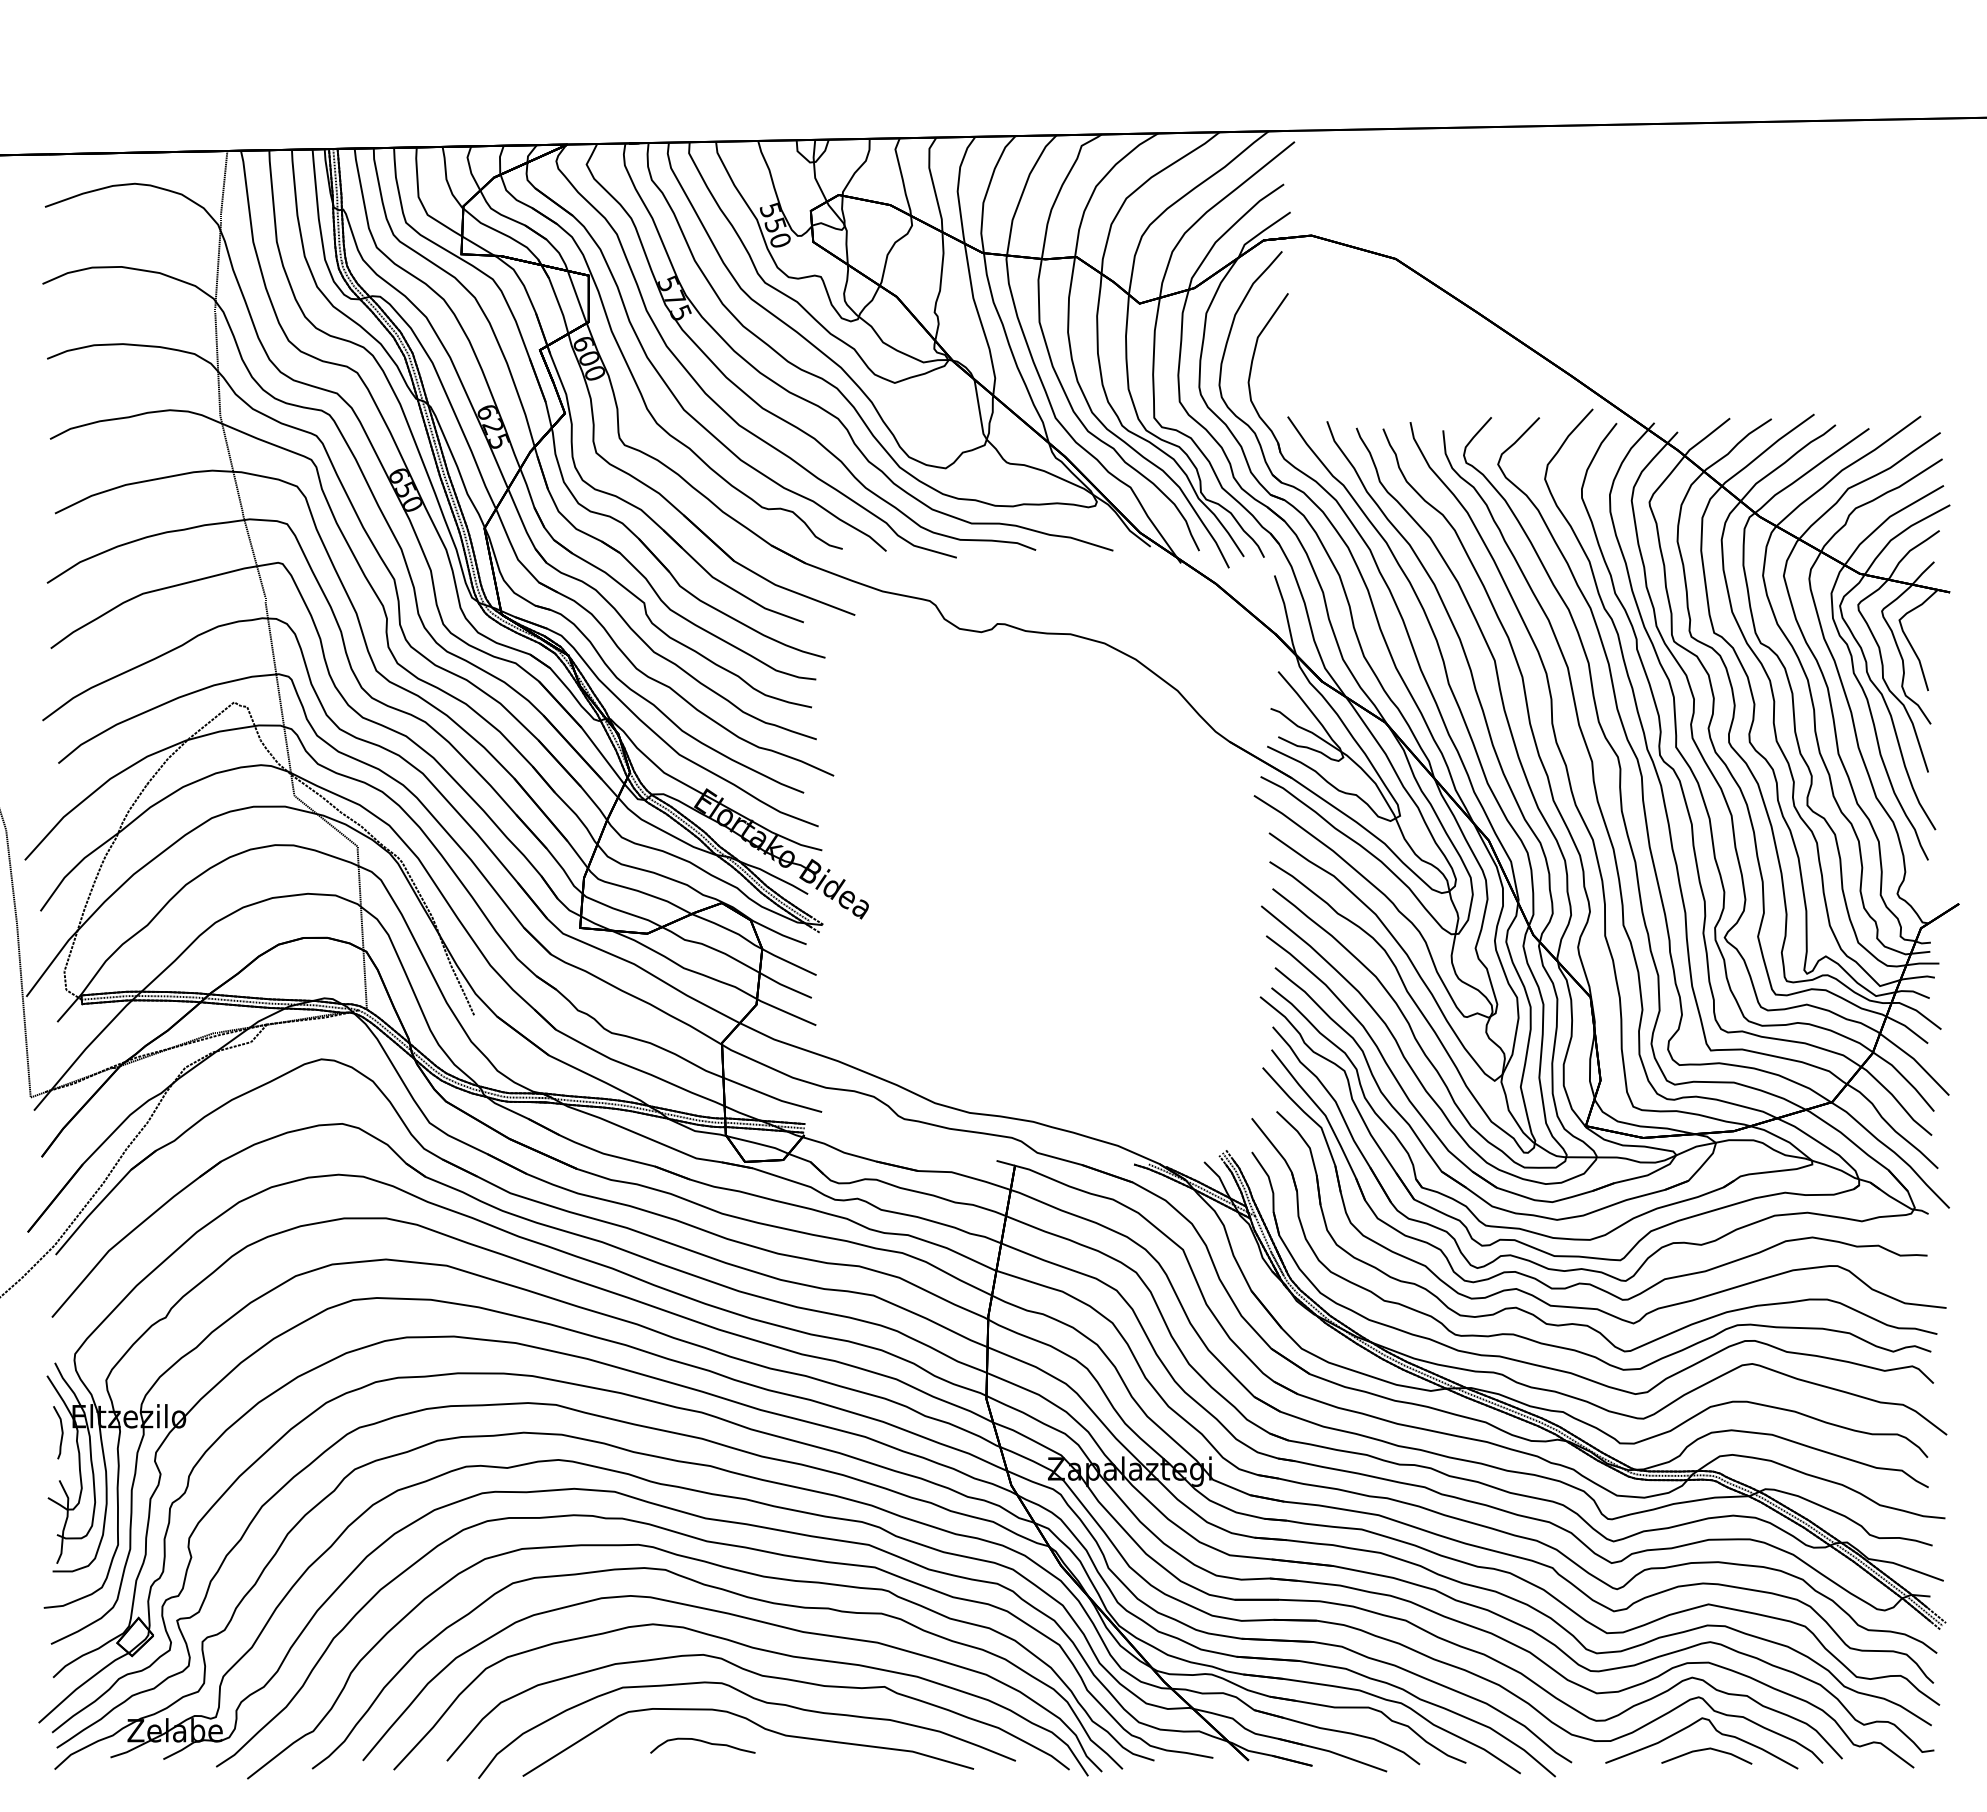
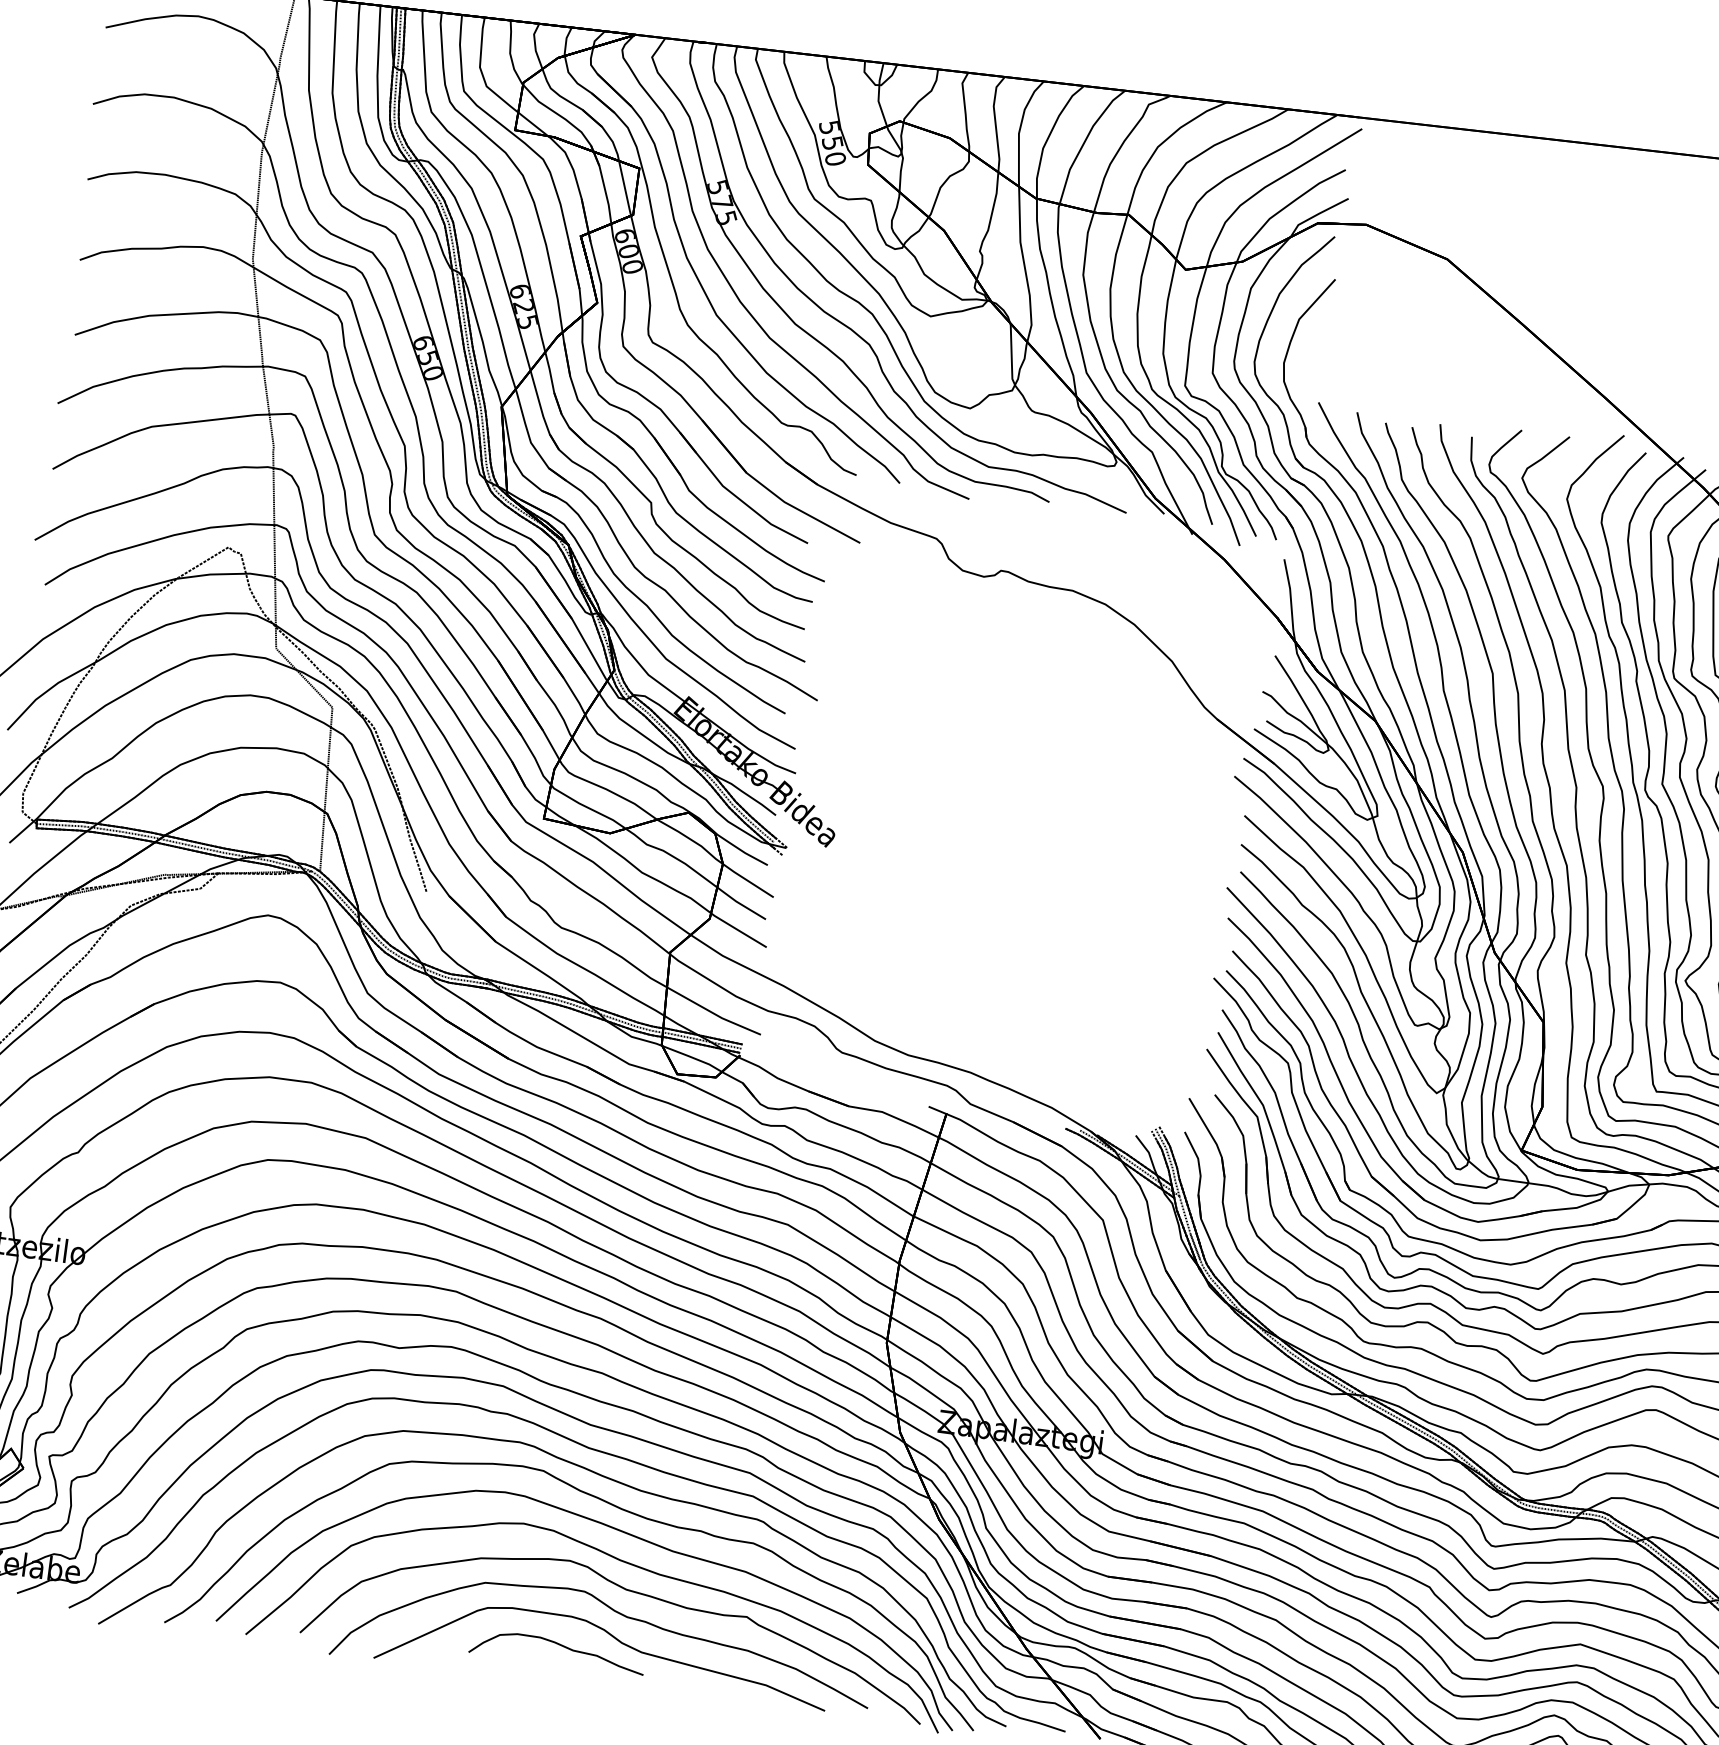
part: (702, 1745) -> (557, 1651), size x1.67

